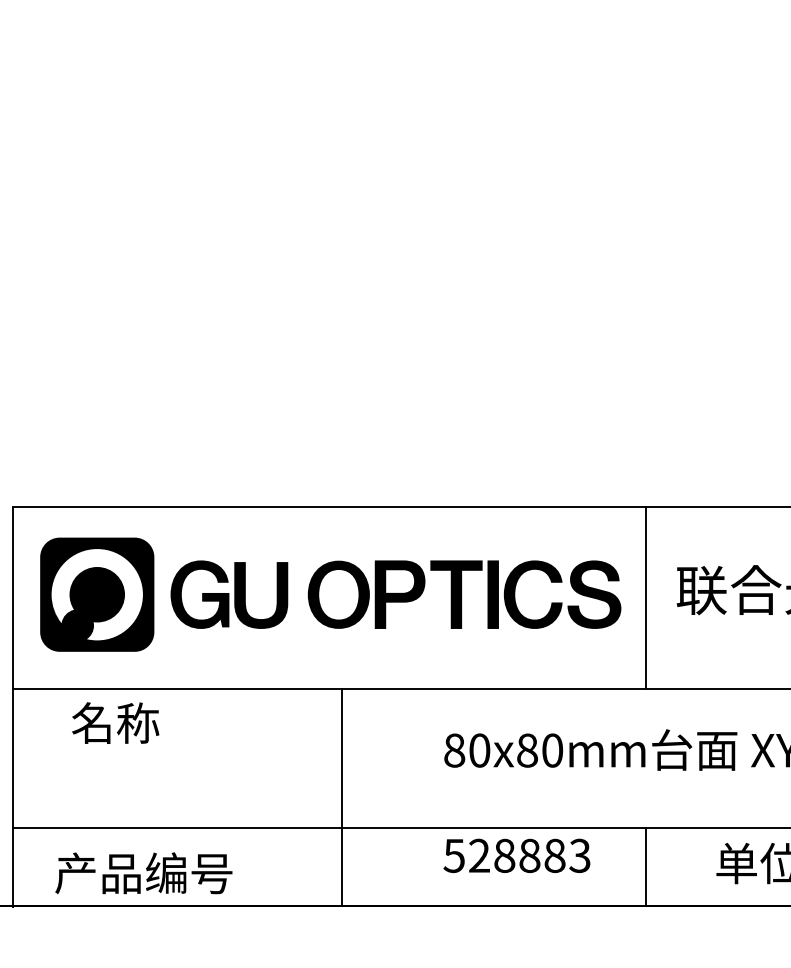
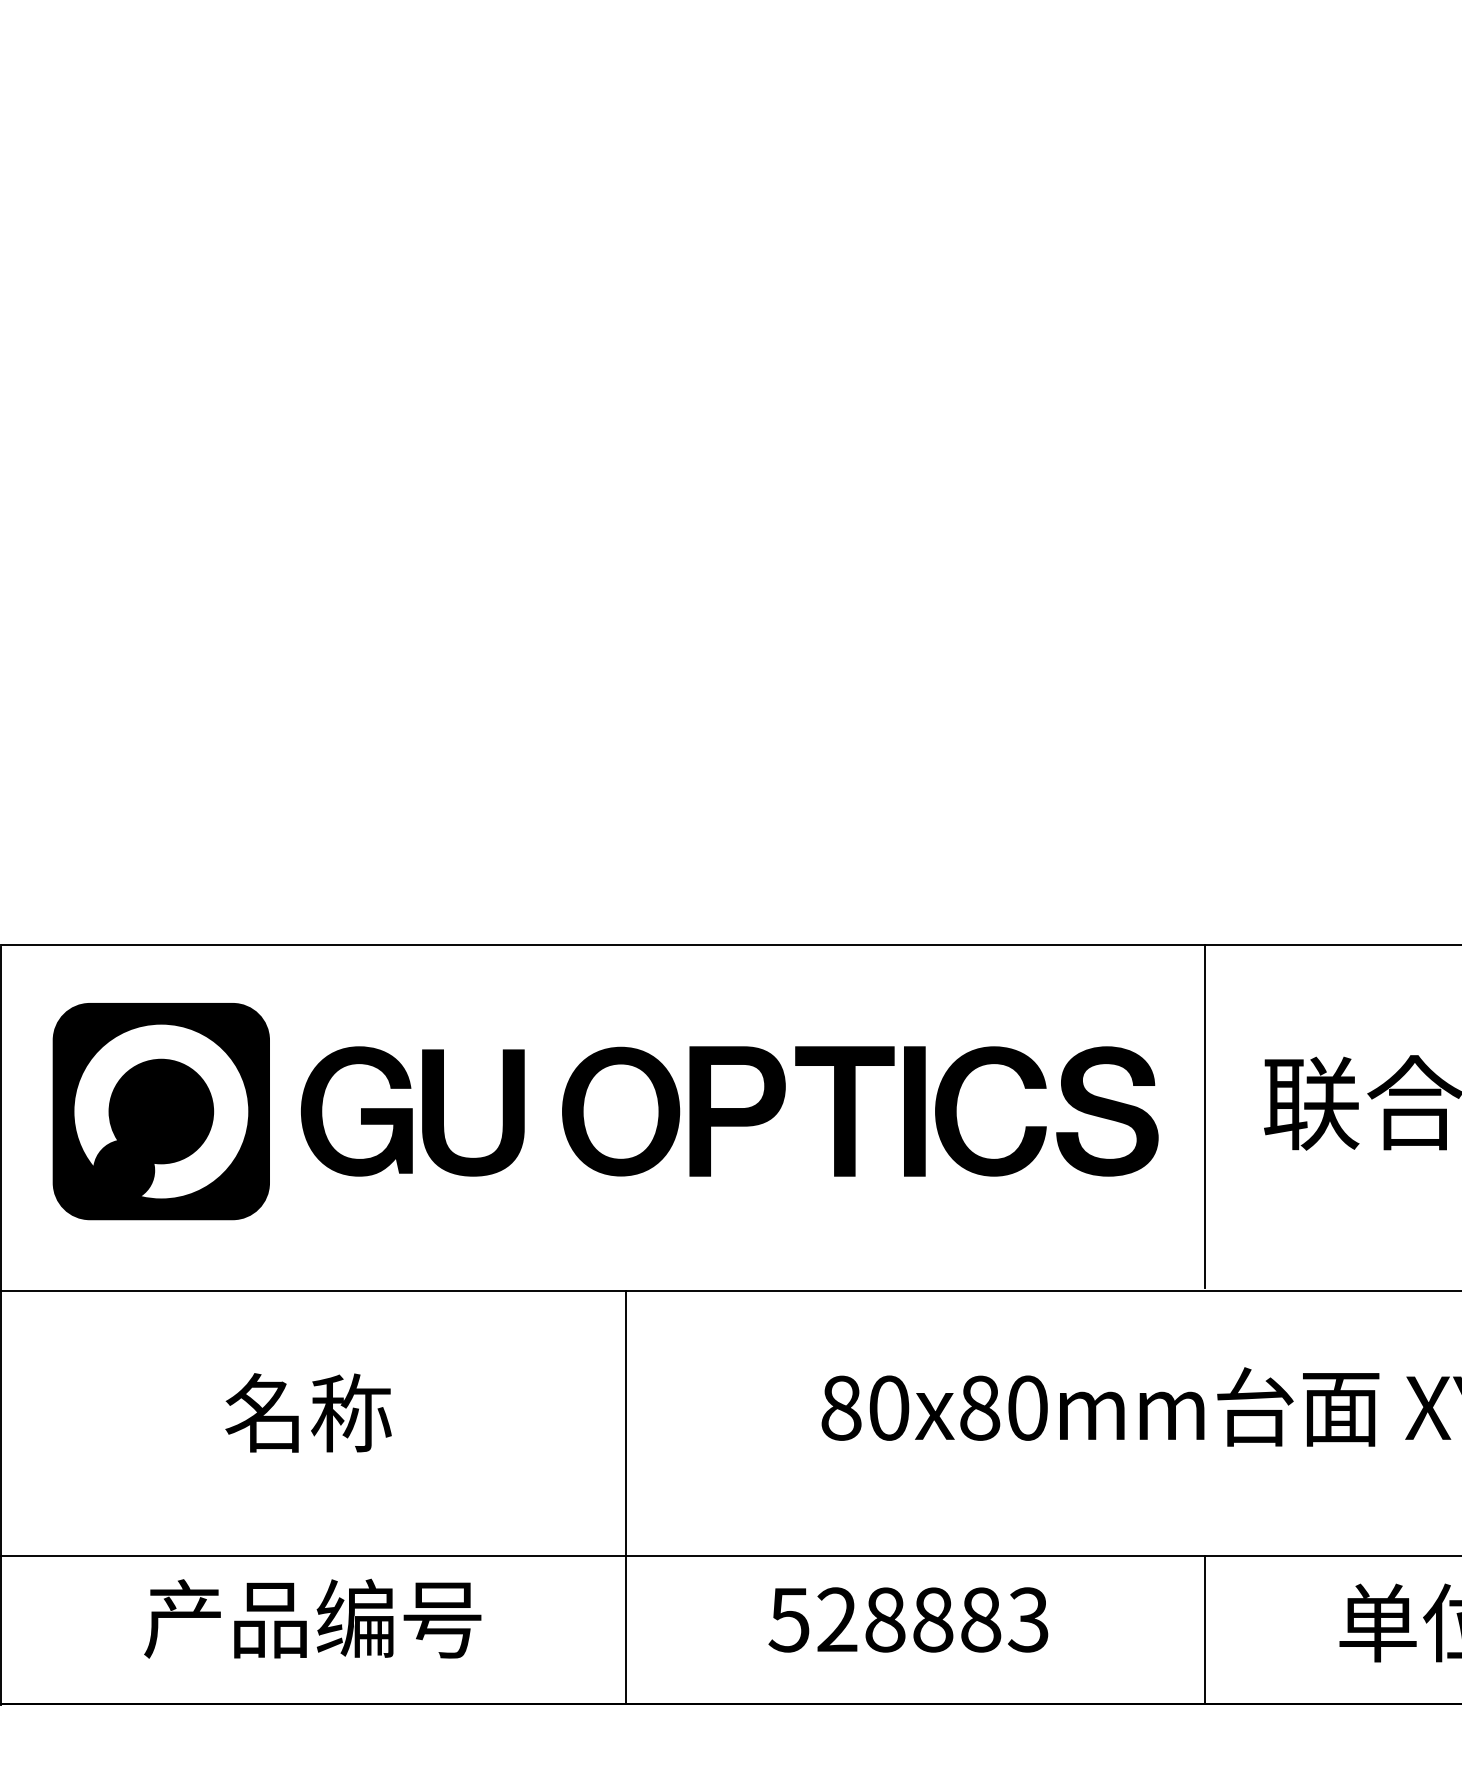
text: (115, 722) -> (308, 1411), moved
text: (516, 855) -> (907, 1619), moved
text: (143, 873) -> (312, 1619), moved

